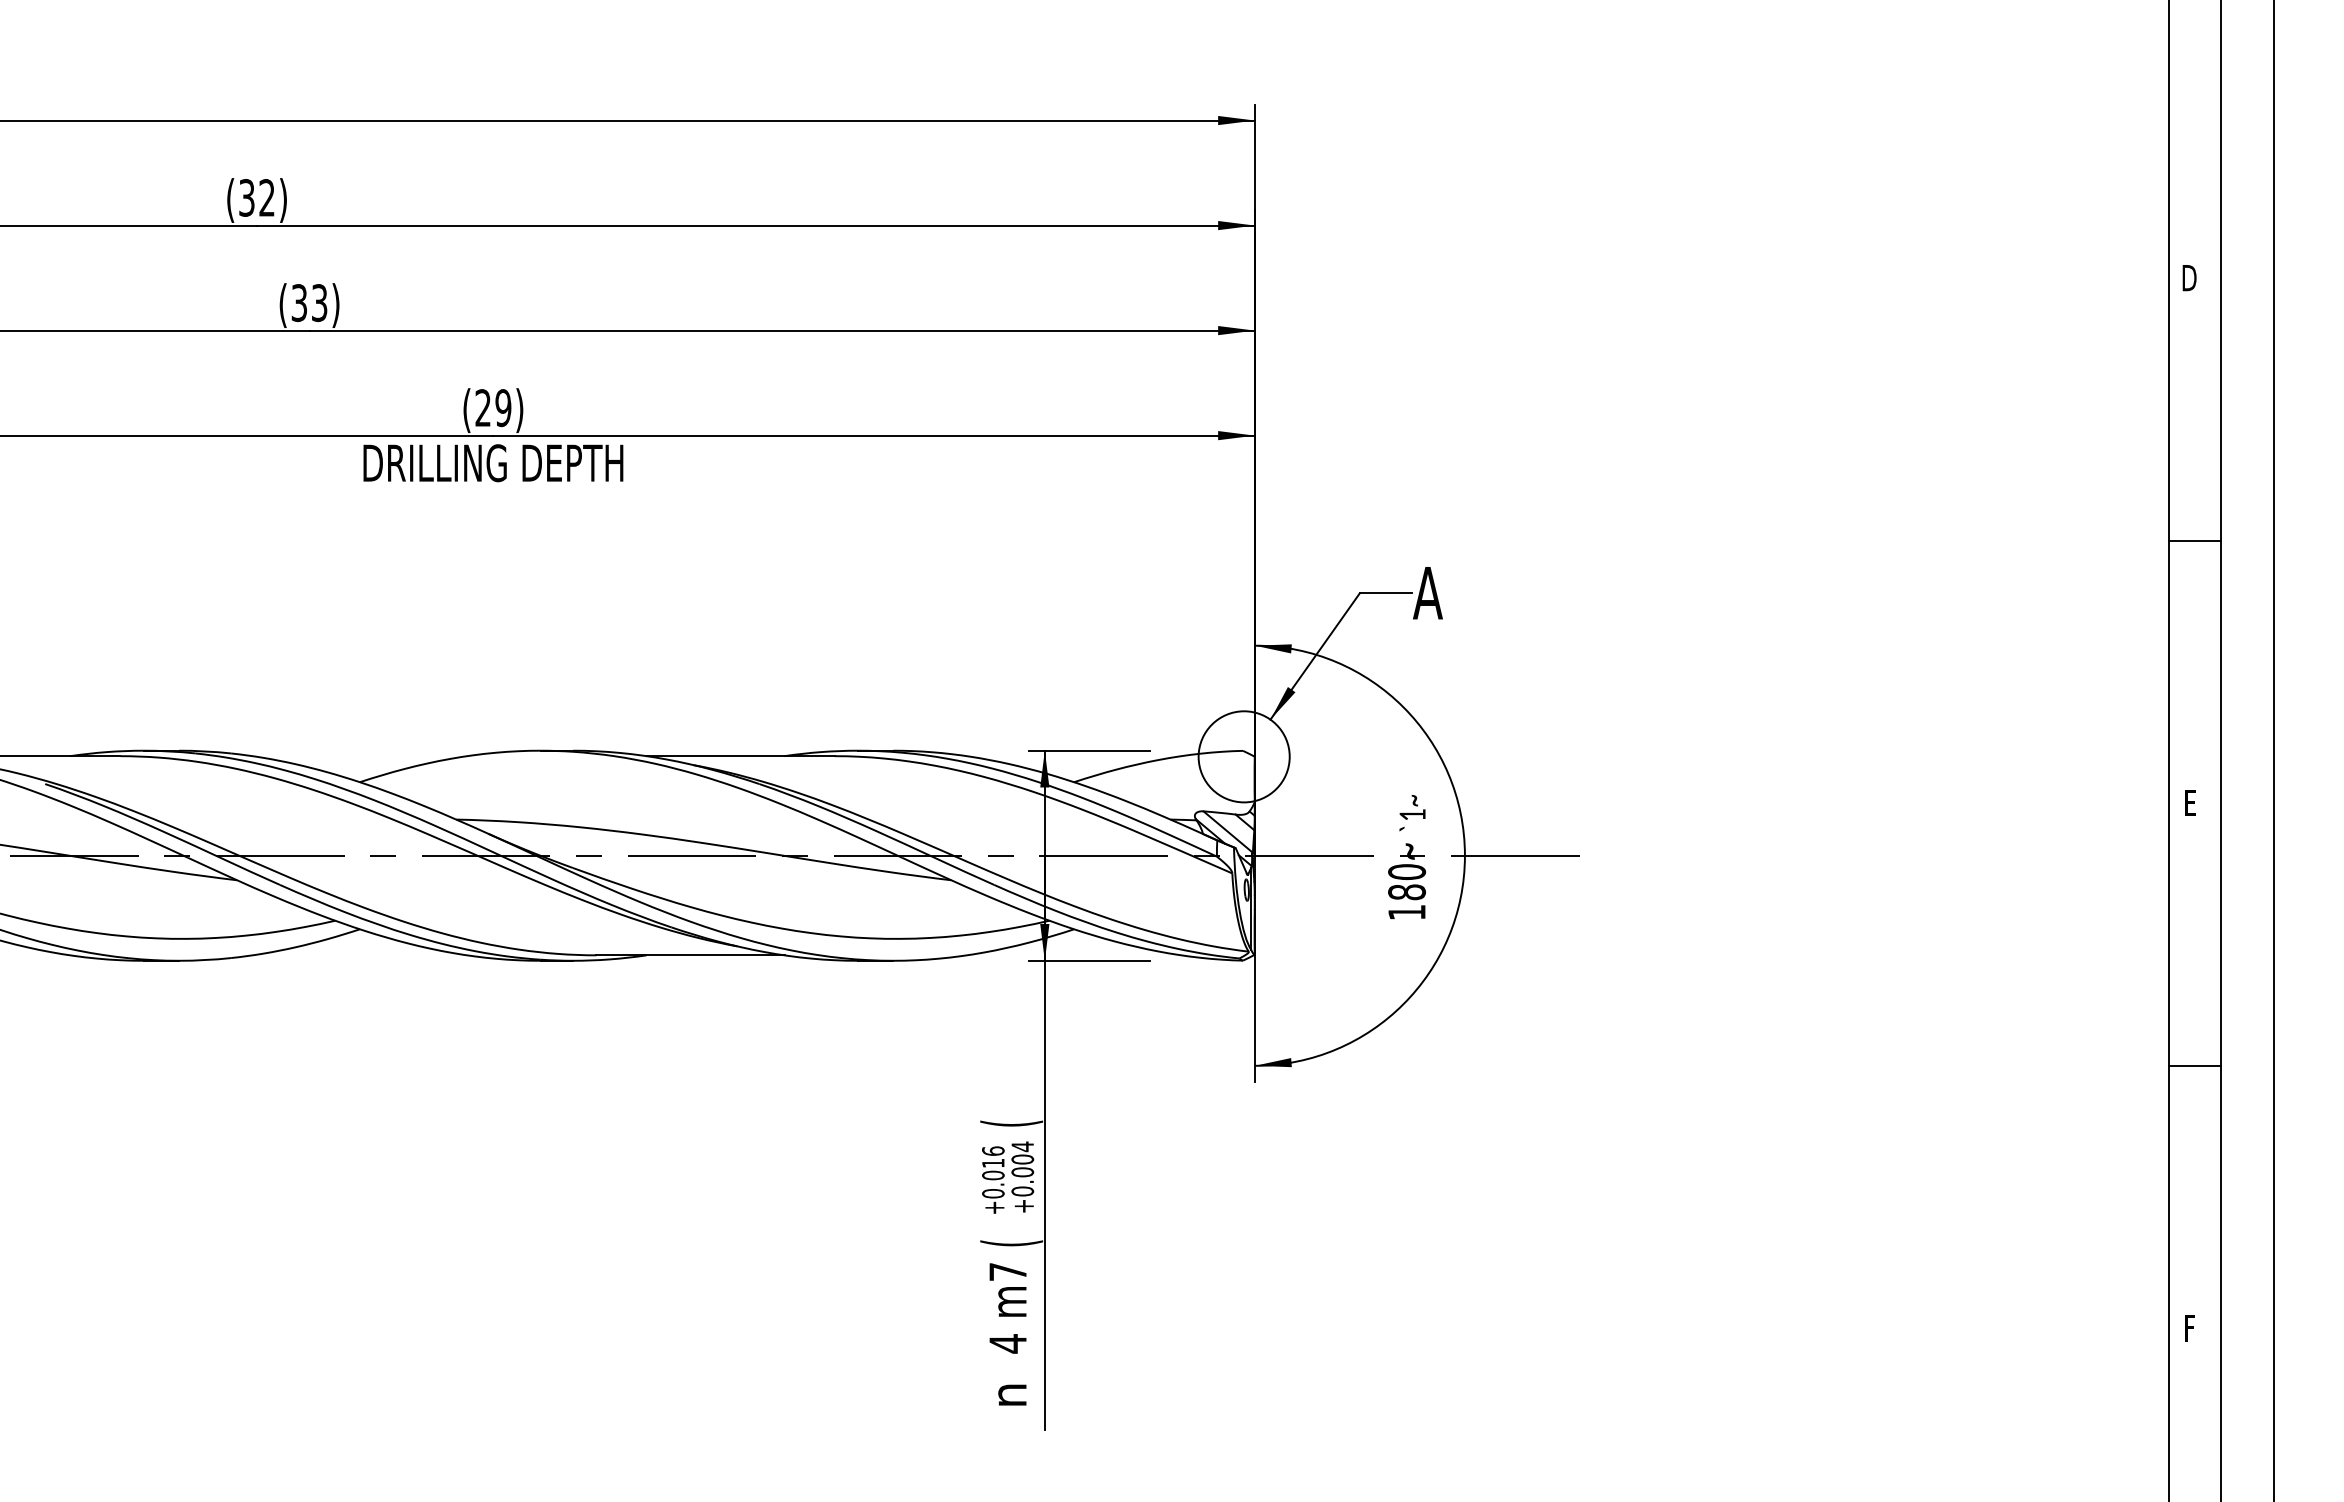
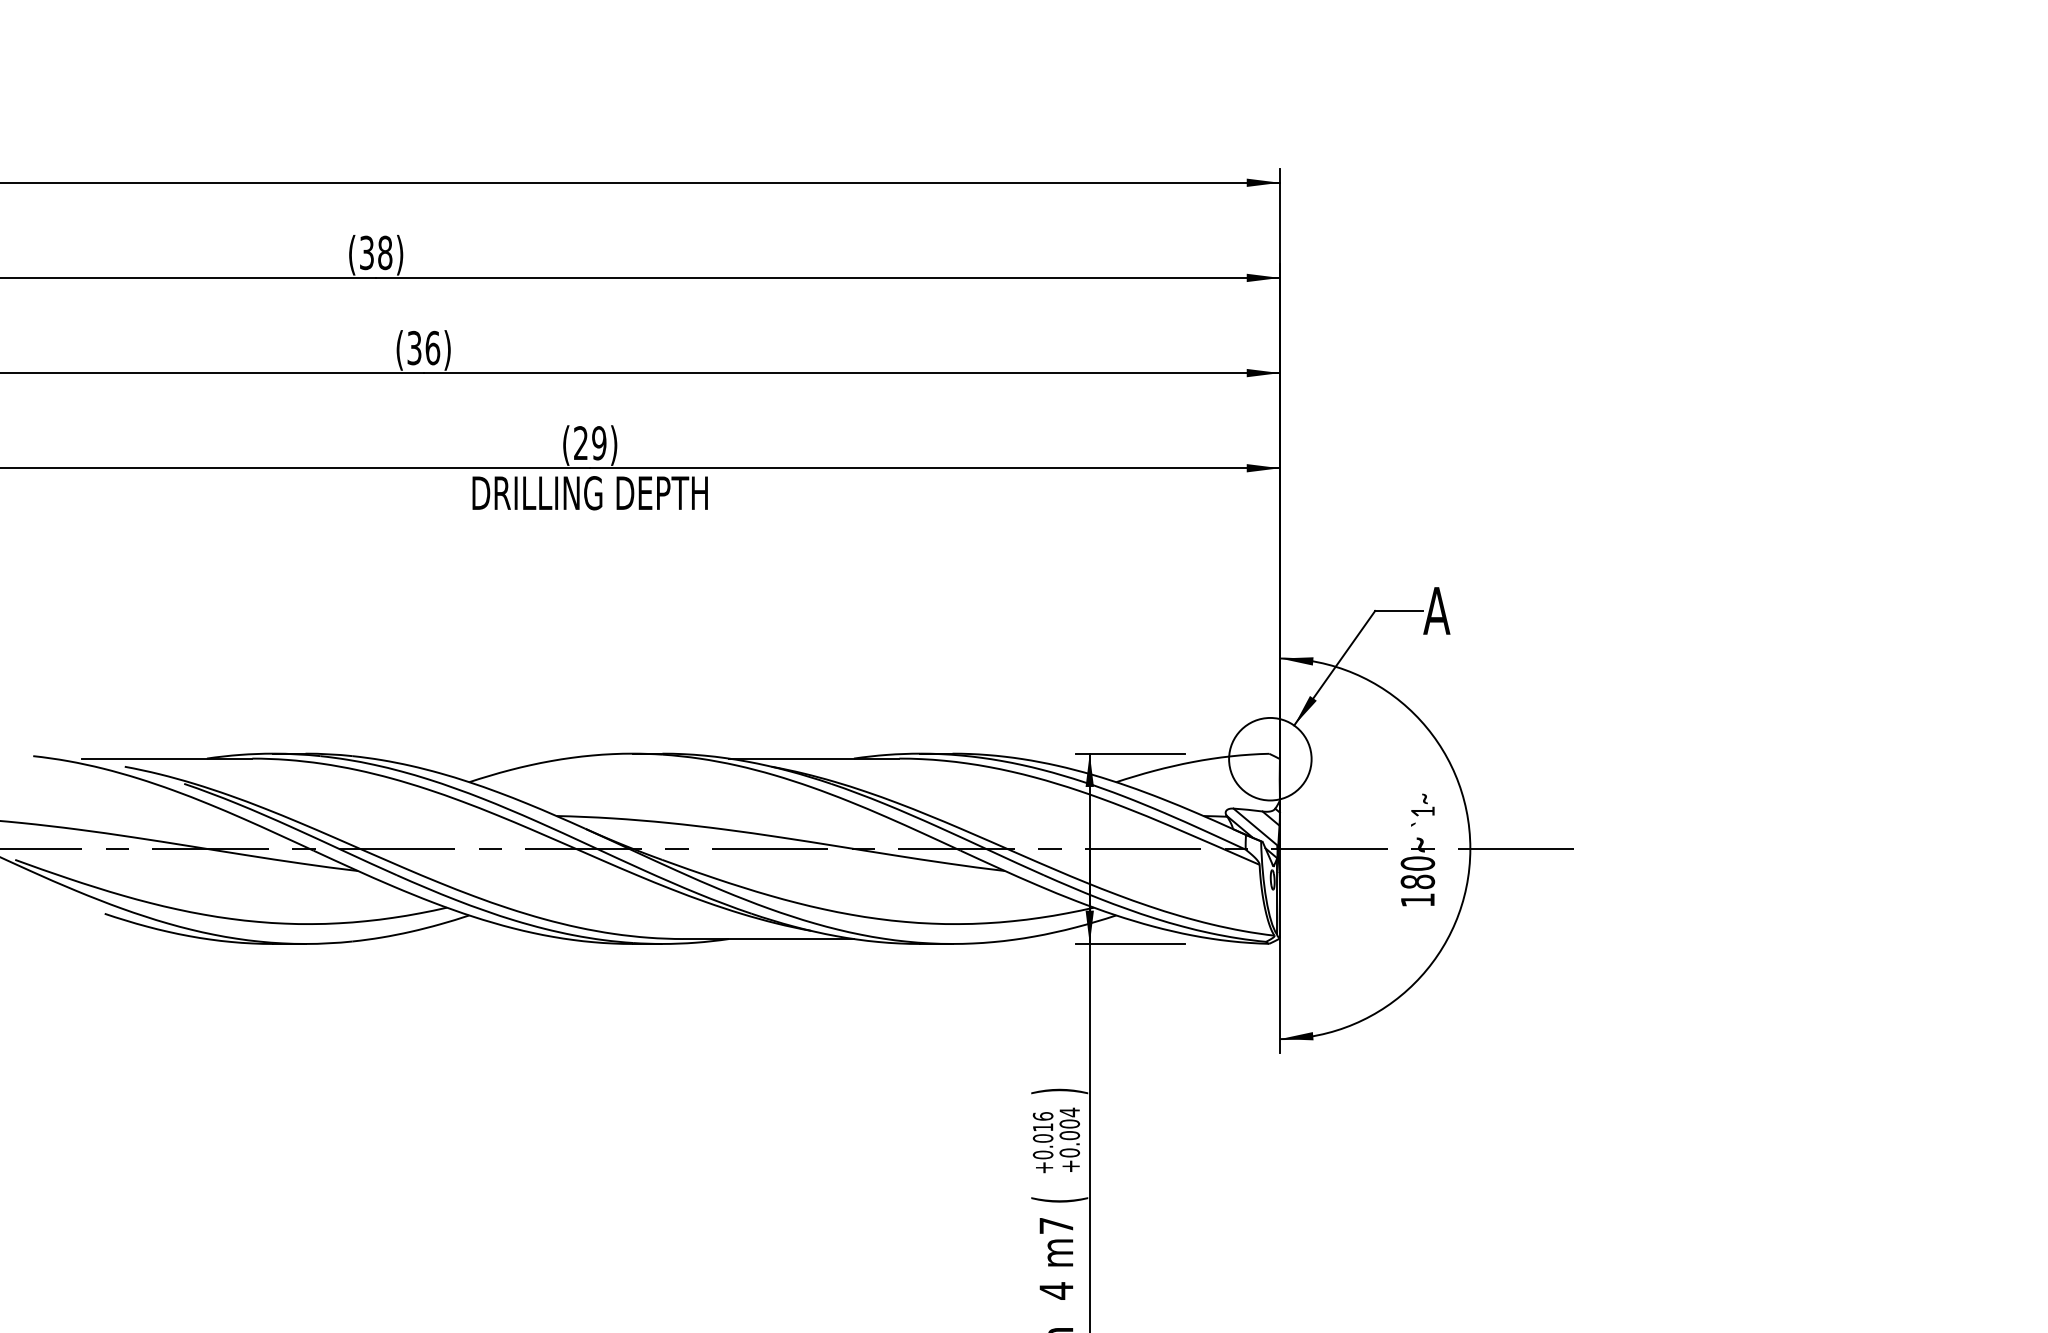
text: (267, 197) -> (385, 252), (32) -> (38)
text: (319, 303) -> (432, 348), (33) -> (36)
text: (1011, 1123) -> (1059, 1091), ( -> )

